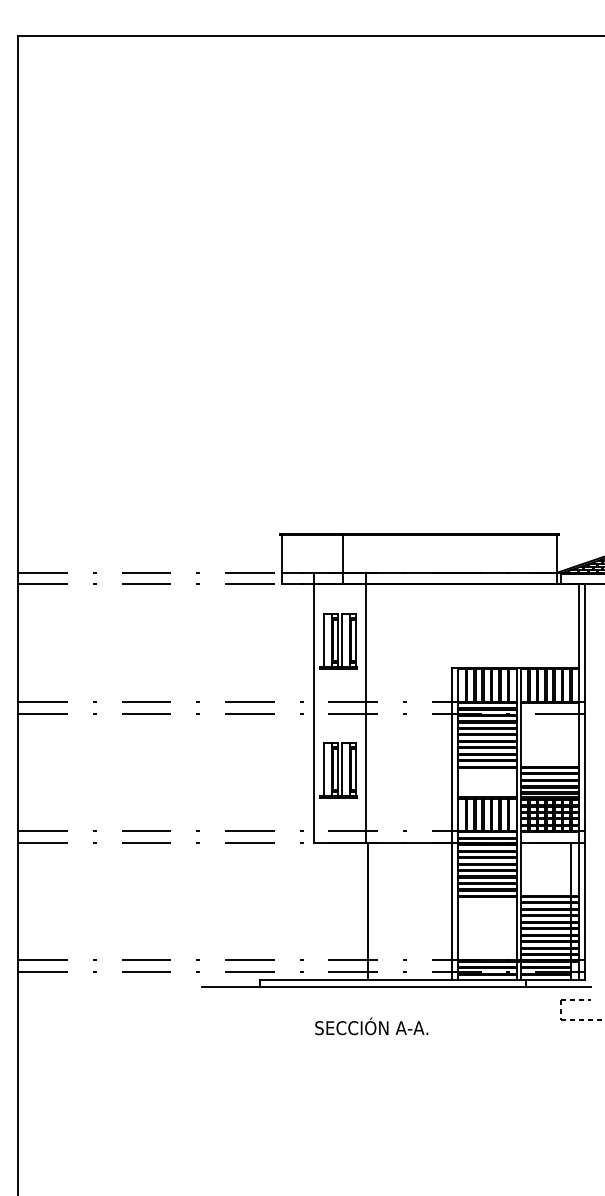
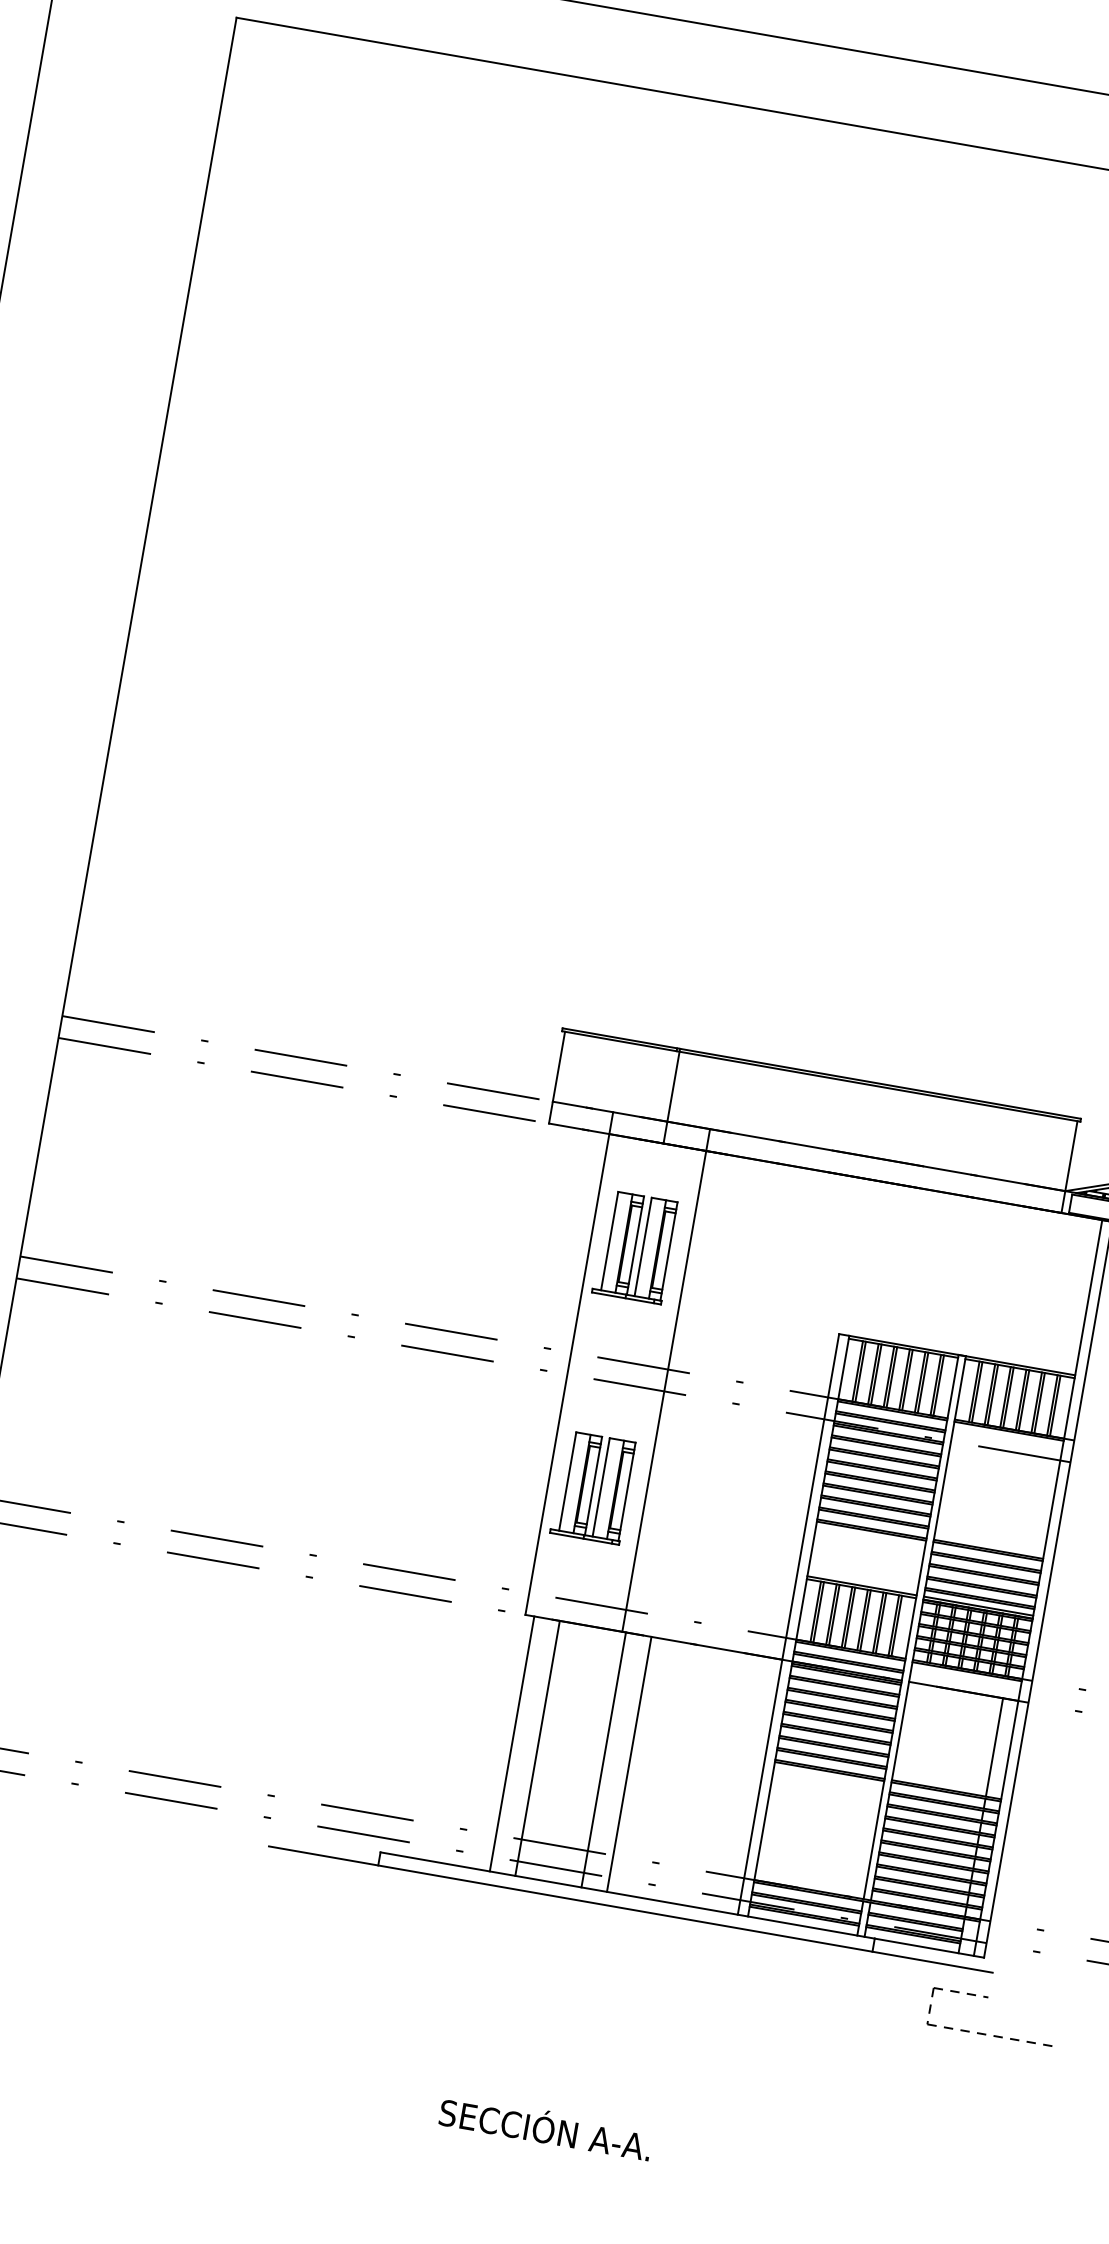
line: (319, 911) -> (512, 1744), added
line: (332, 911) -> (536, 1748), added
line: (382, 911) -> (629, 1764), added
text: (371, 1026) -> (545, 2127), moved

